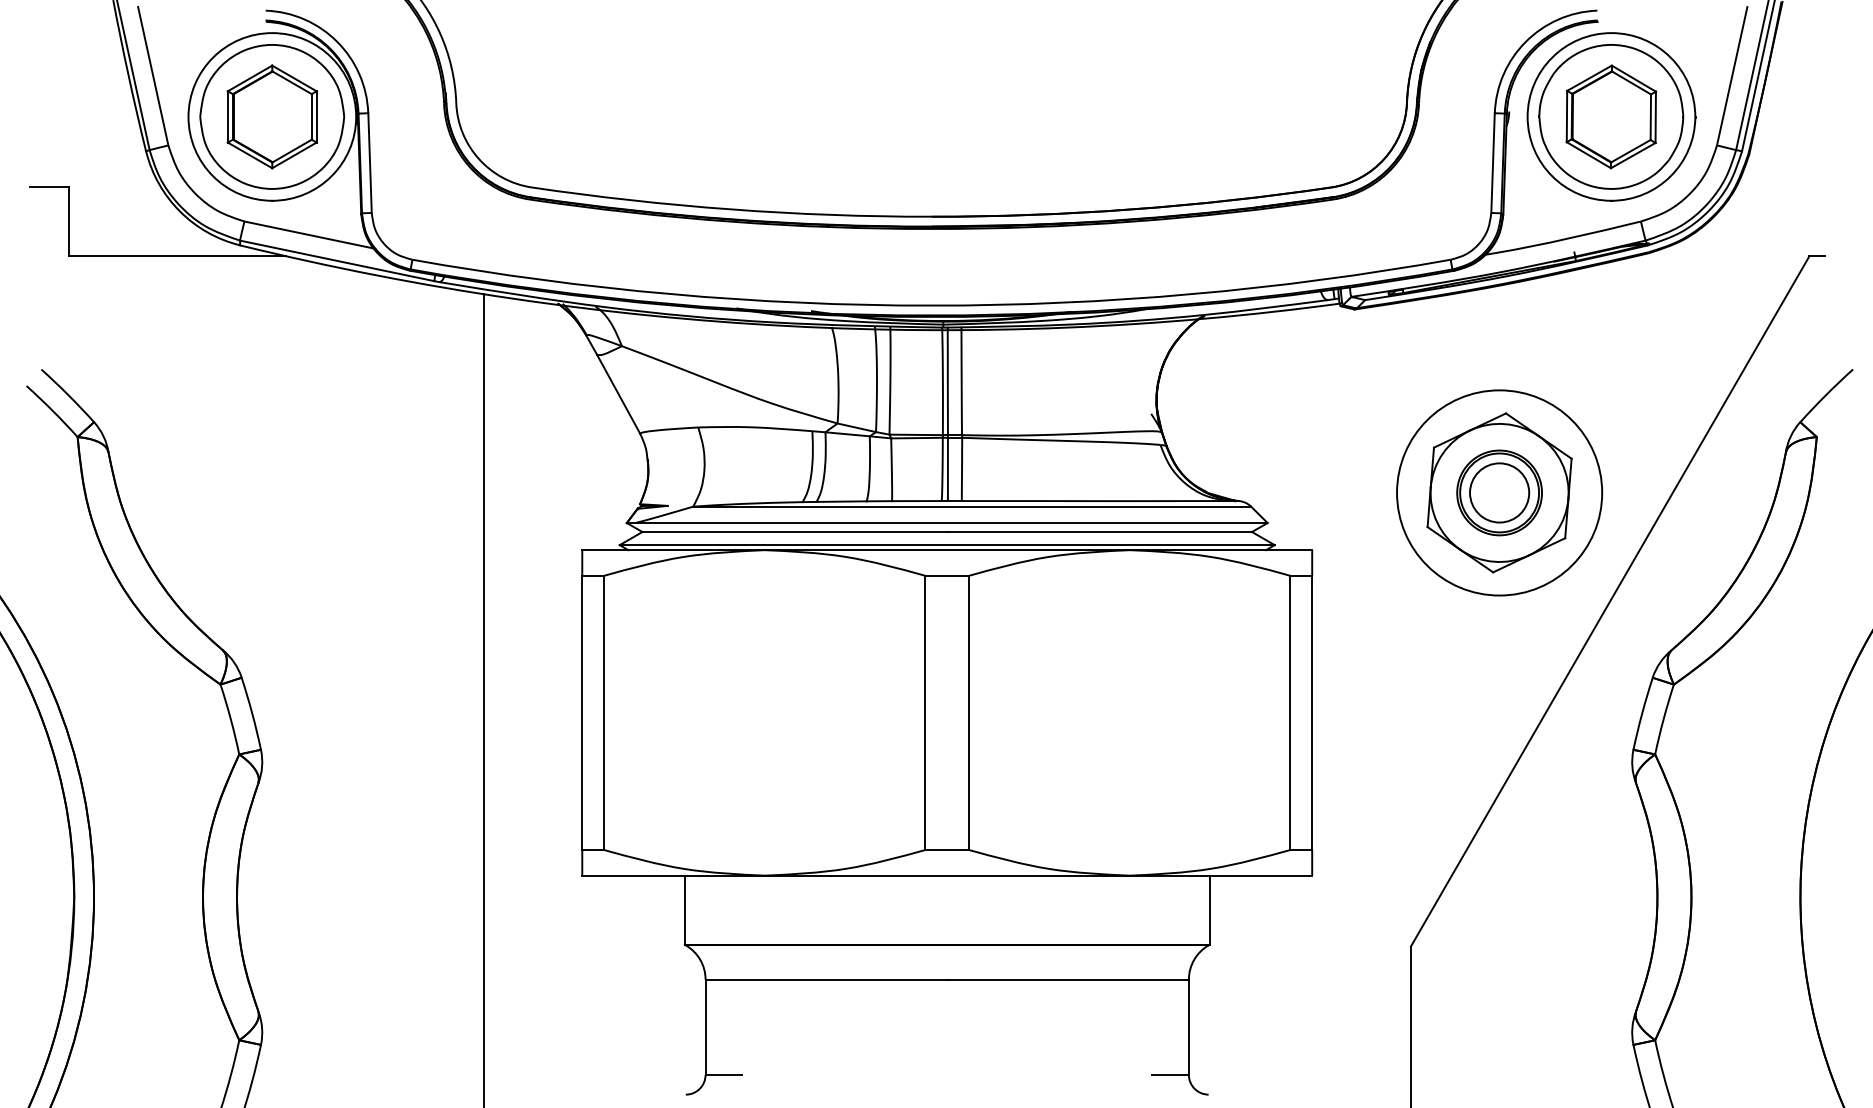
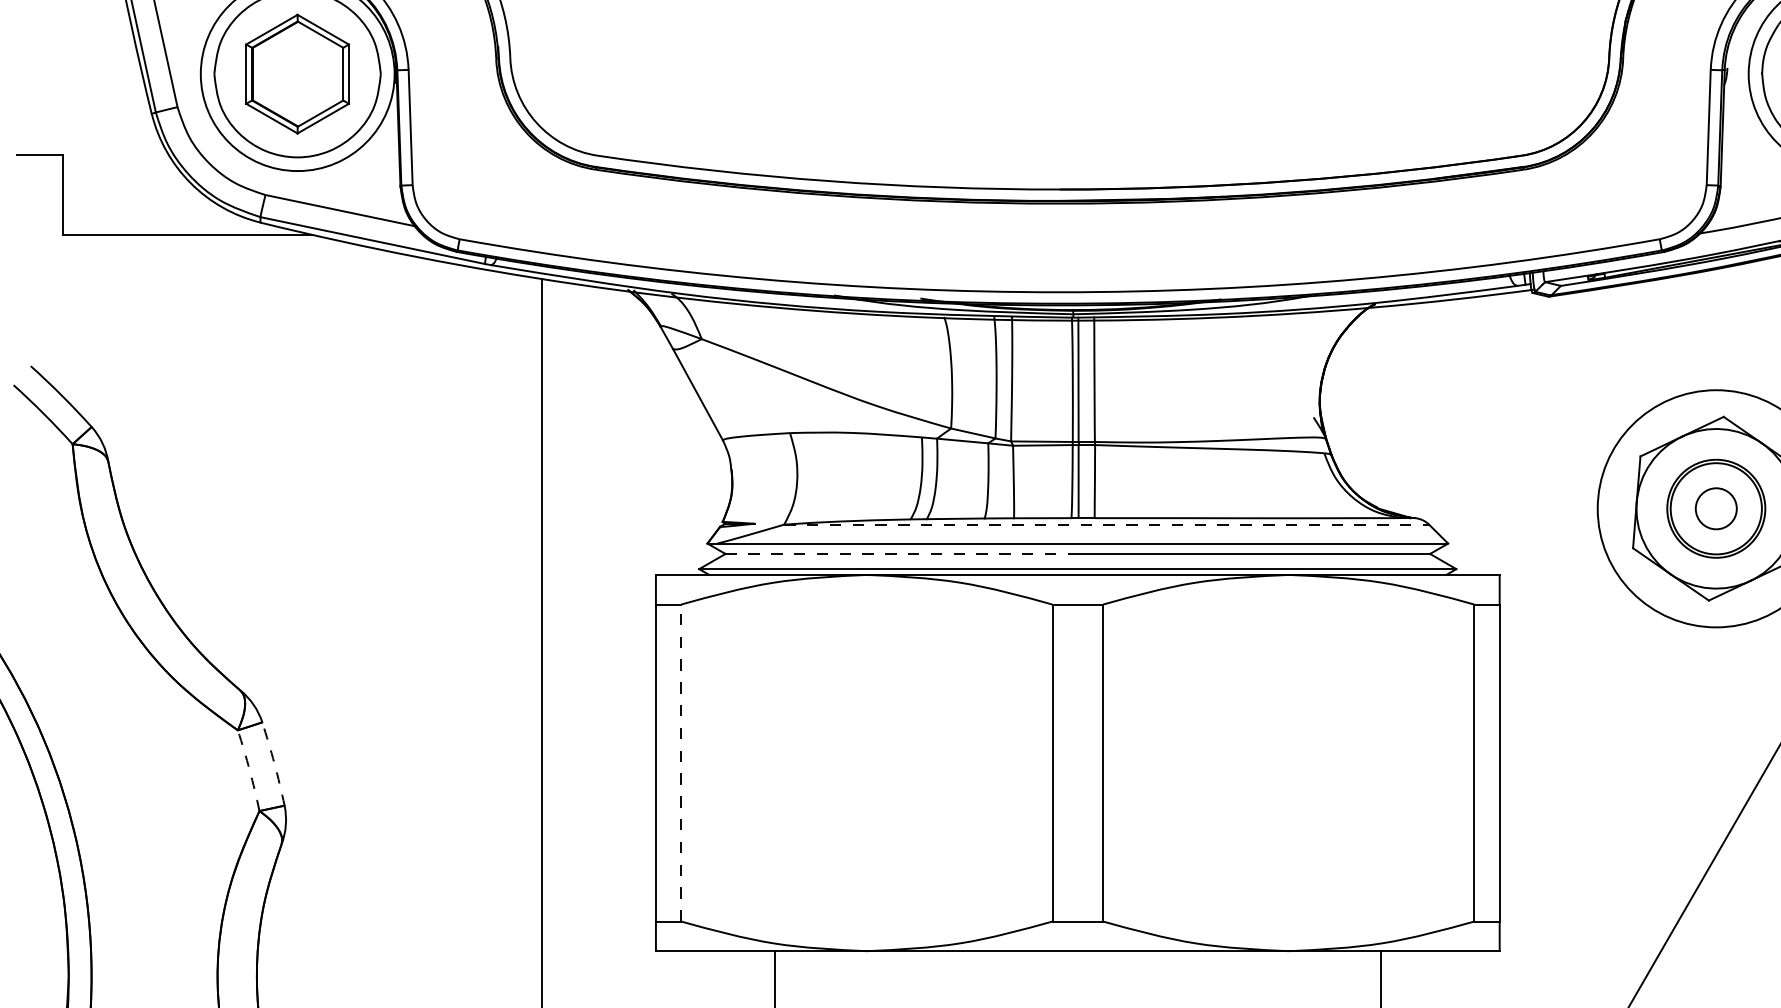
circle: (1499, 492) -> (1716, 508), size x0.6
line: (972, 506) -> (1107, 524), solid -> dashed
line: (795, 532) -> (902, 554), solid -> dashed
line: (604, 712) -> (681, 762), solid -> dashed
arc: (252, 713) -> (274, 763), solid -> dashed
arc: (230, 719) -> (249, 770), solid -> dashed

